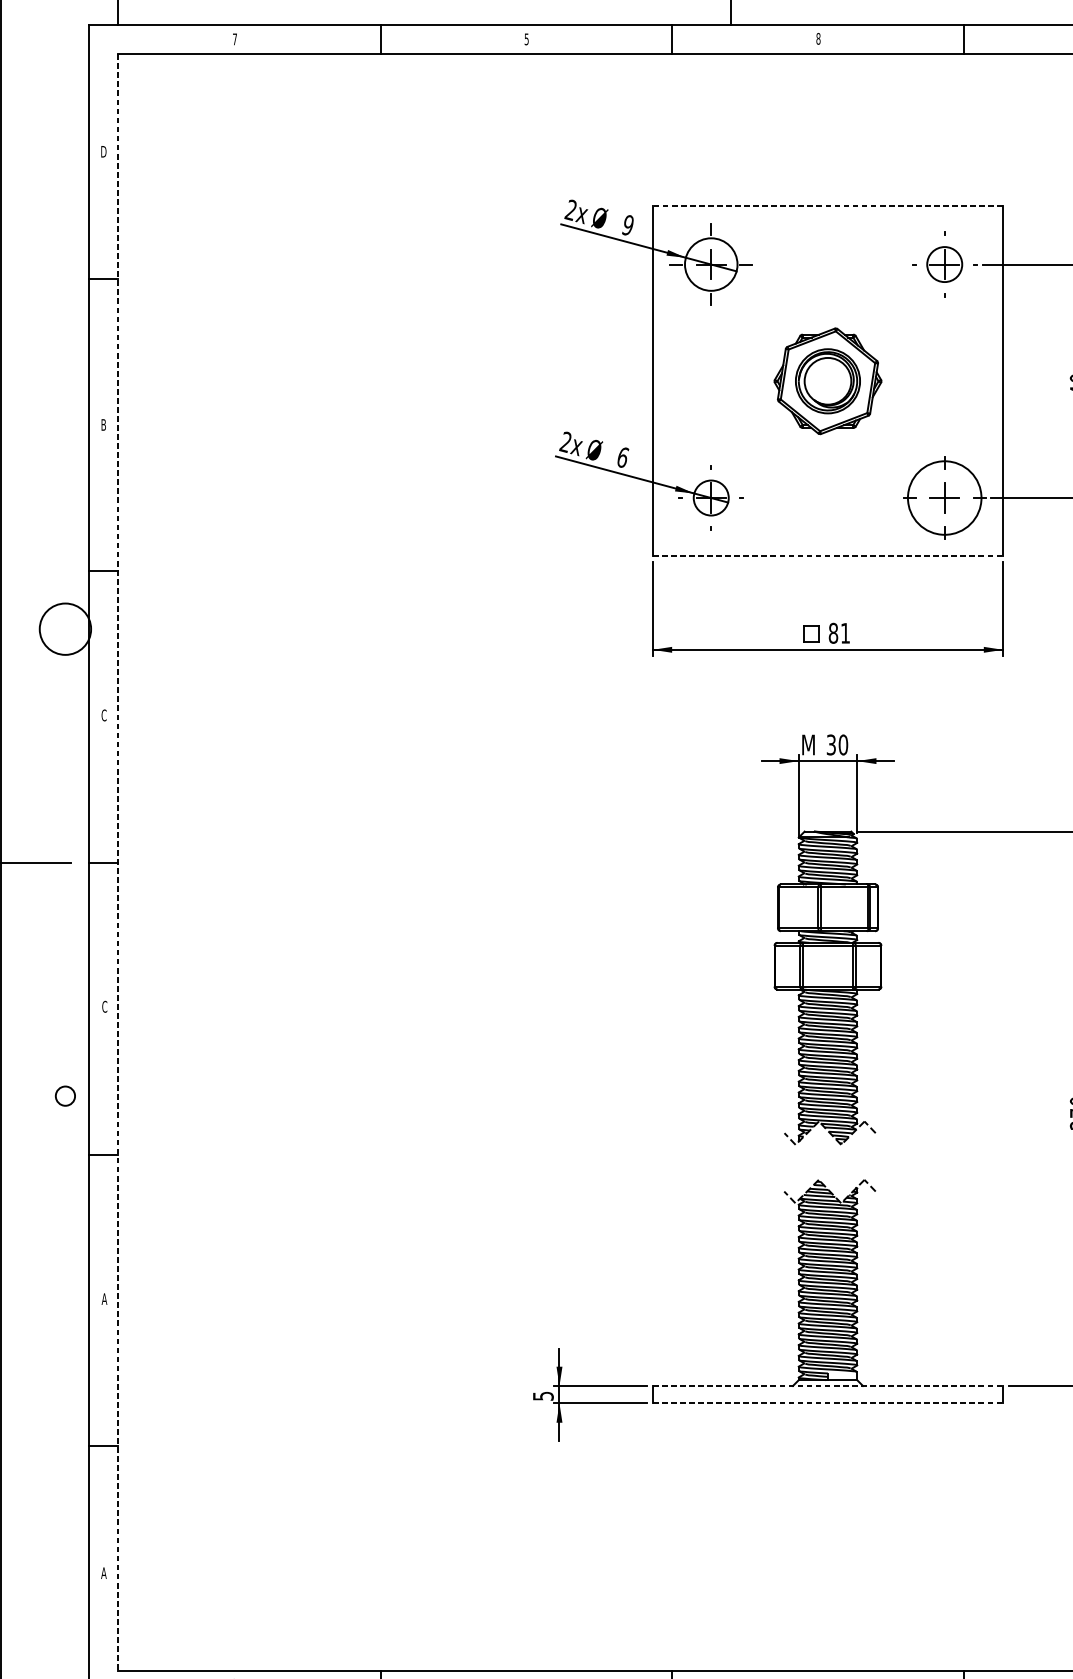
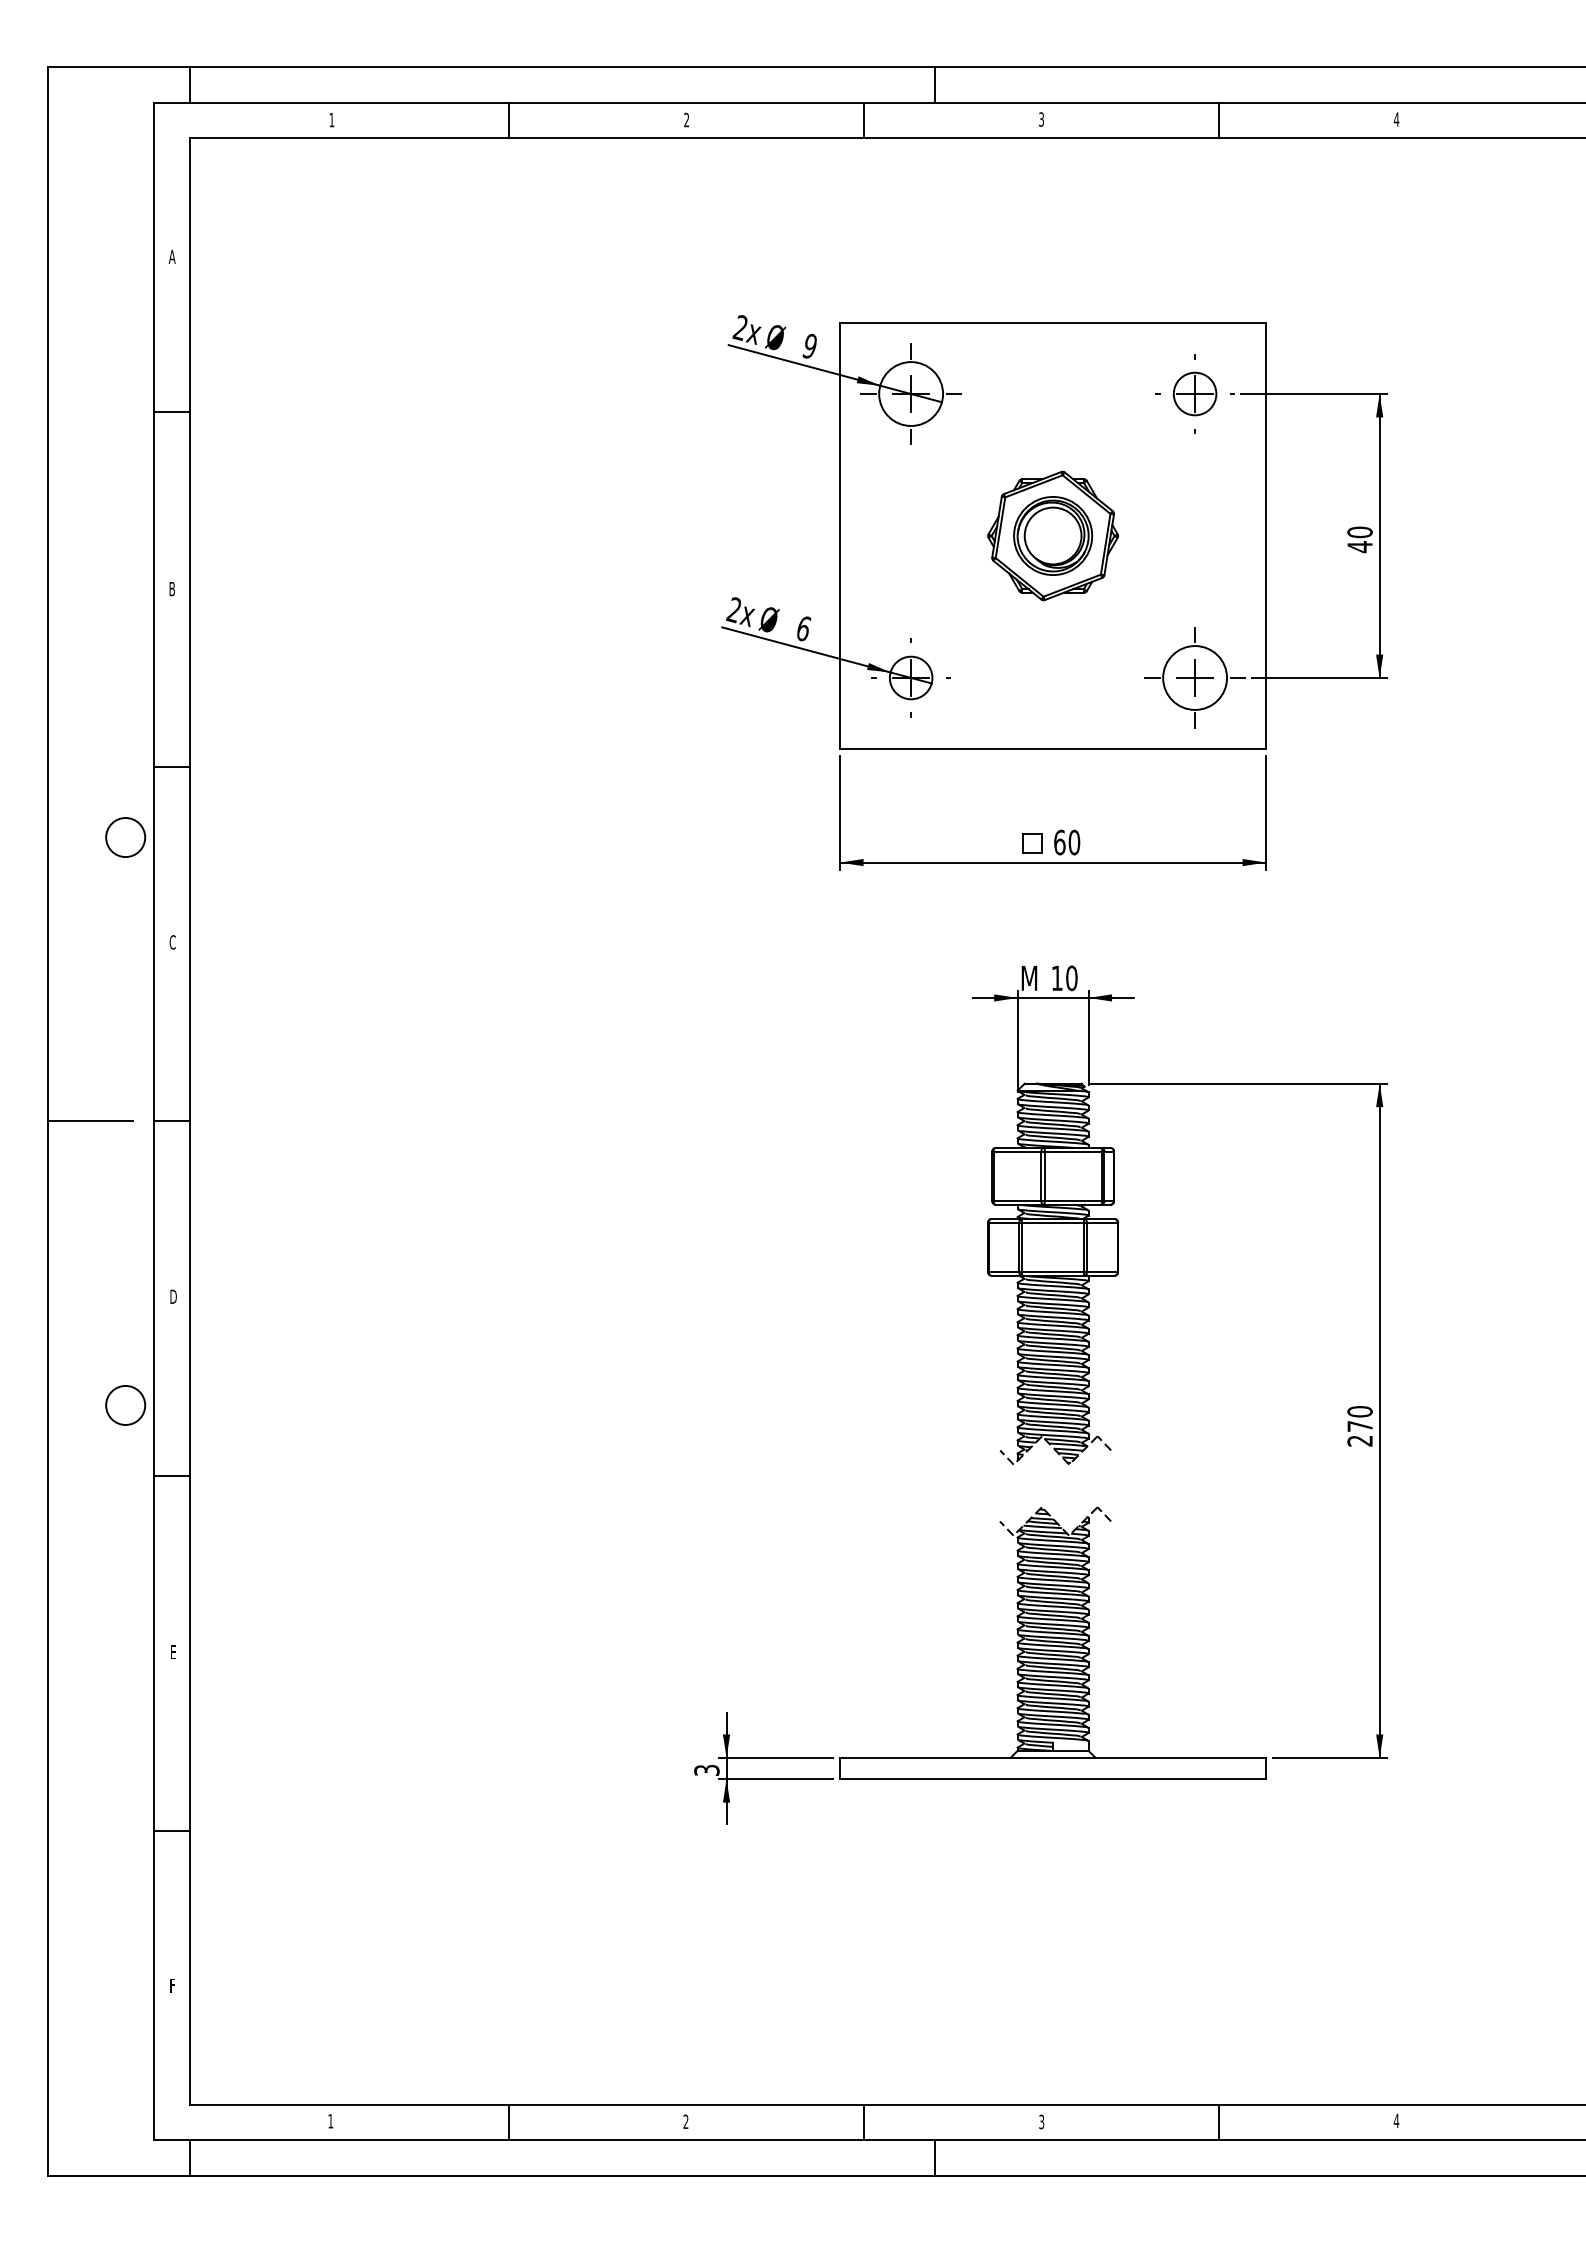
text: (526, 38) -> (686, 119), 5 -> 2
text: (818, 38) -> (1041, 119), 8 -> 3
text: (234, 39) -> (331, 120), 7 -> 1
text: (103, 151) -> (171, 256), D -> A
line: (828, 206) -> (1053, 323), dashed -> solid
circle: (945, 497) -> (1195, 677), size x0.71
line: (828, 556) -> (1053, 748), dashed -> solid
circle: (65, 629) -> (125, 837), size x0.62
text: (839, 633) -> (1067, 842), 81 -> 60
text: (830, 745) -> (1056, 978), 30 -> 10
line: (117, 862) -> (189, 1121), dashed -> solid
text: (104, 1006) -> (173, 1296), C -> D
circle: (65, 1095) -> (125, 1404), size x1.67
text: (103, 1299) -> (172, 1652), A -> E
line: (828, 1385) -> (1053, 1757), dashed -> solid
text: (543, 1396) -> (706, 1770), 5 -> 3
line: (828, 1403) -> (1053, 1779), dashed -> solid
text: (103, 1573) -> (172, 1985), A -> F

